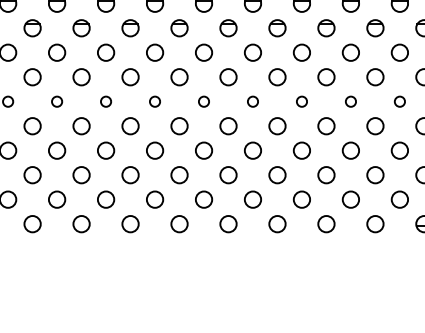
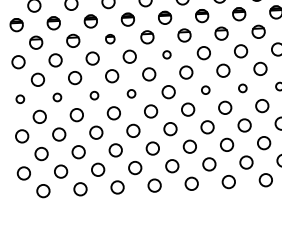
part: (130, 28) -> (110, 39), size x0.7
circle: (204, 52) -> (167, 54), size x0.6
circle: (203, 101) -> (168, 91), size x1.6

